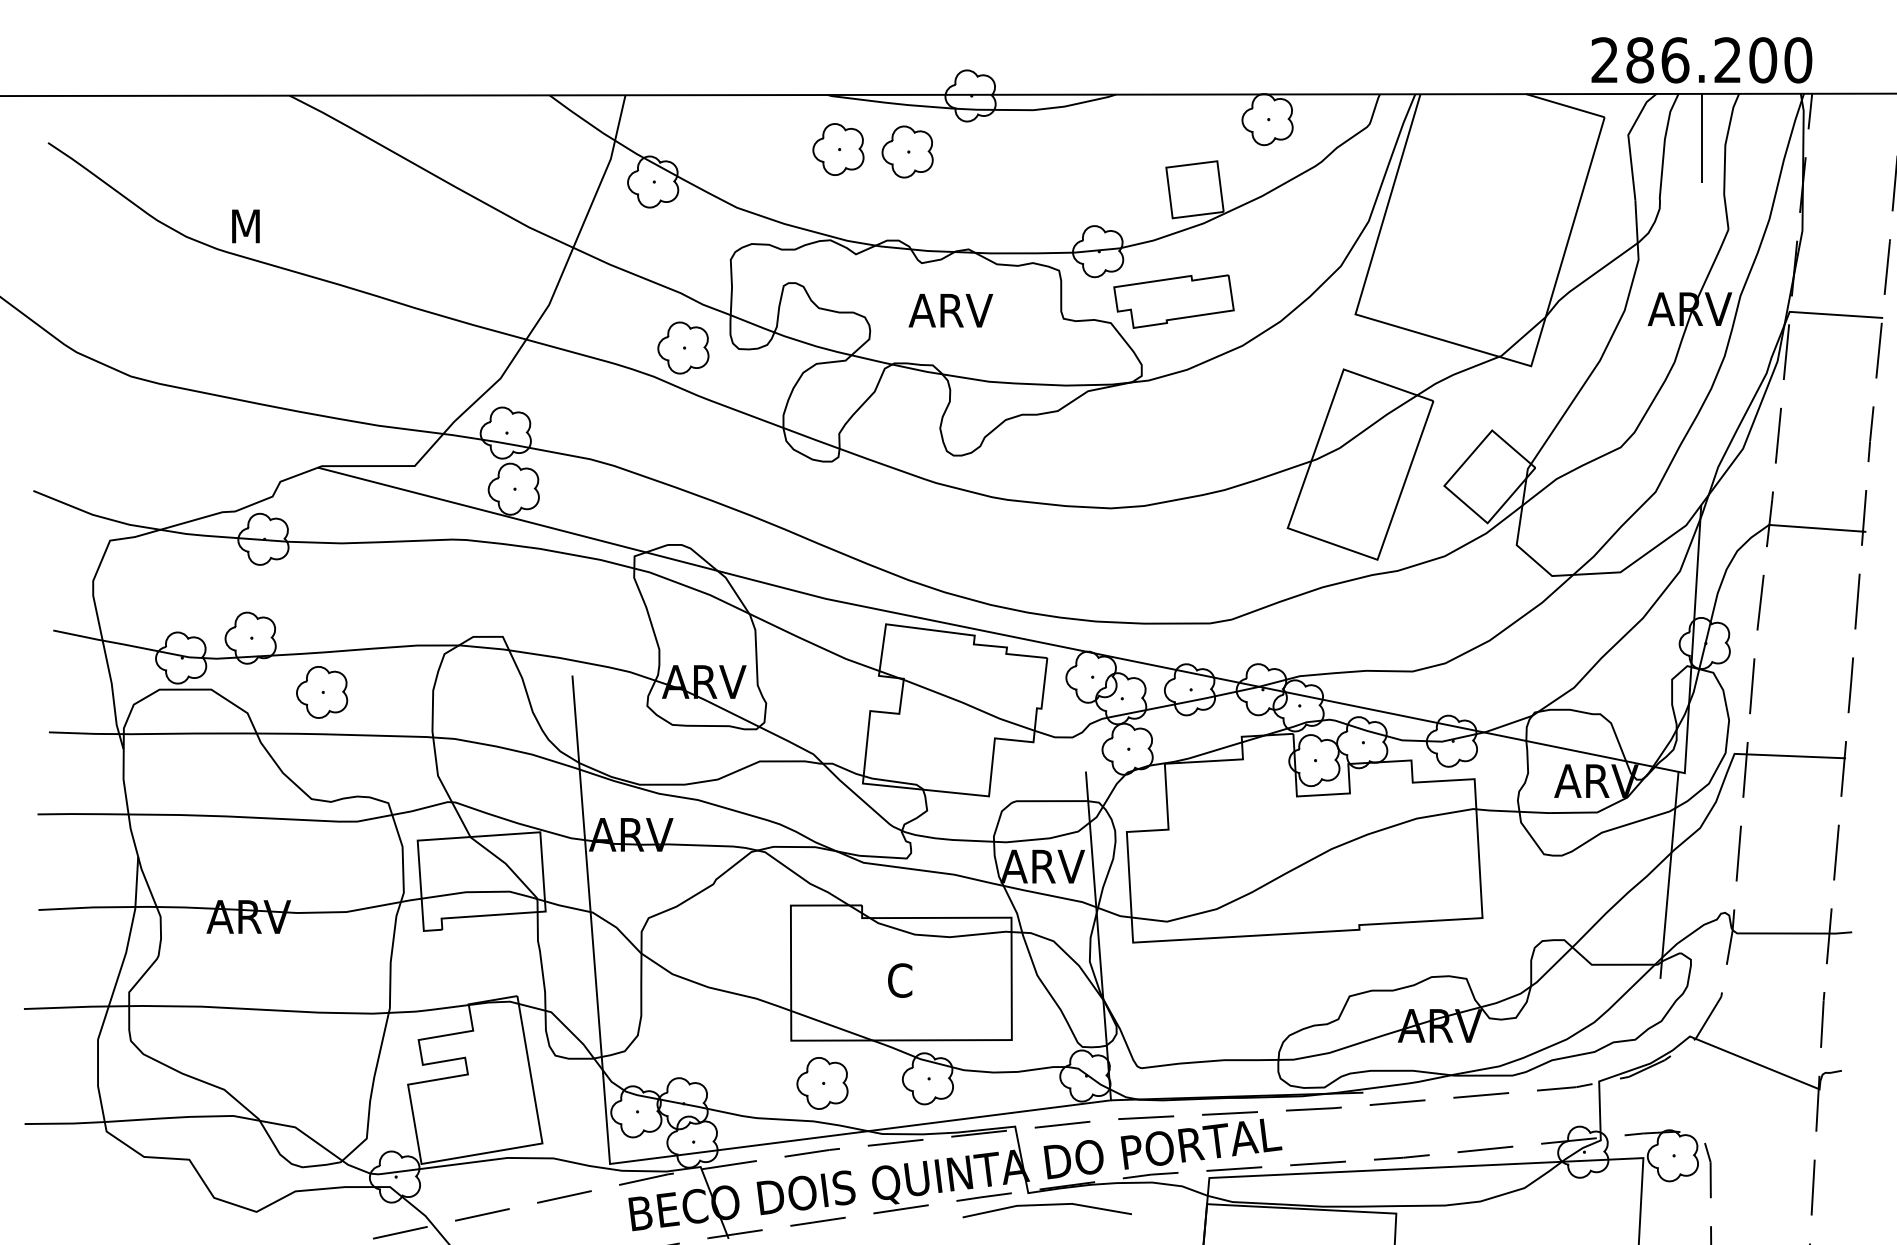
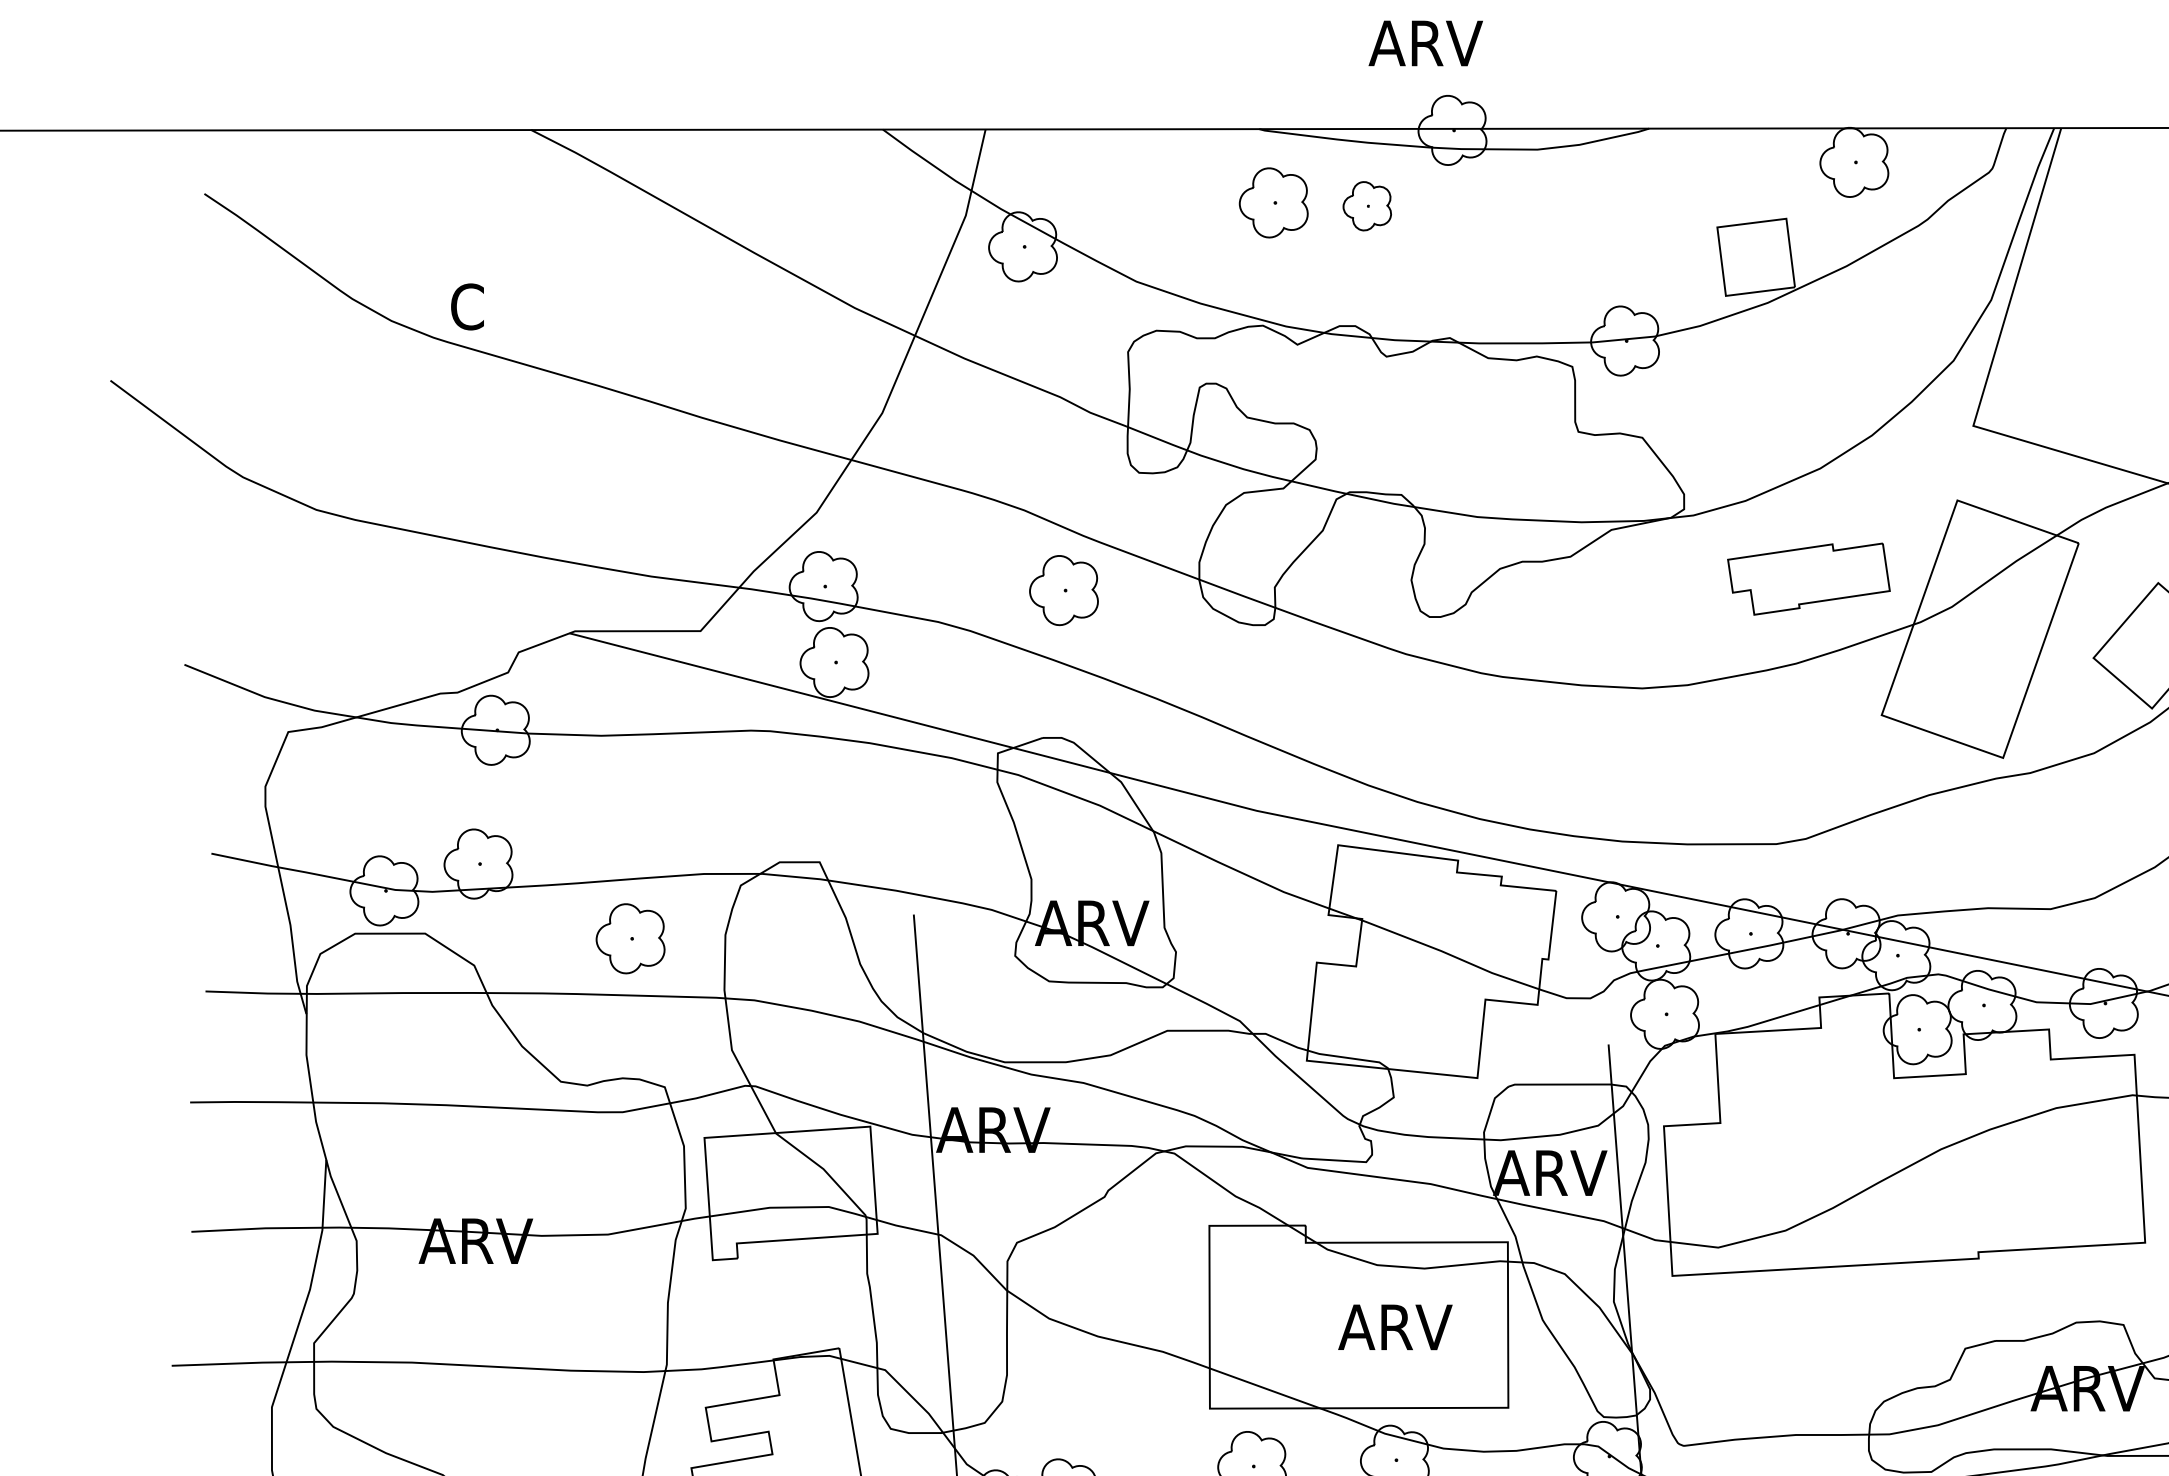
part: (907, 151) -> (1367, 205), size x0.7
text: (244, 226) -> (470, 307), M -> C
part: (1173, 301) -> (1808, 578), moved
text: (950, 310) -> (1425, 43), moved
part: (683, 347) -> (1064, 589), moved
part: (322, 692) -> (631, 938), moved
text: (928, 980) -> (1395, 1327), C -> ARV

